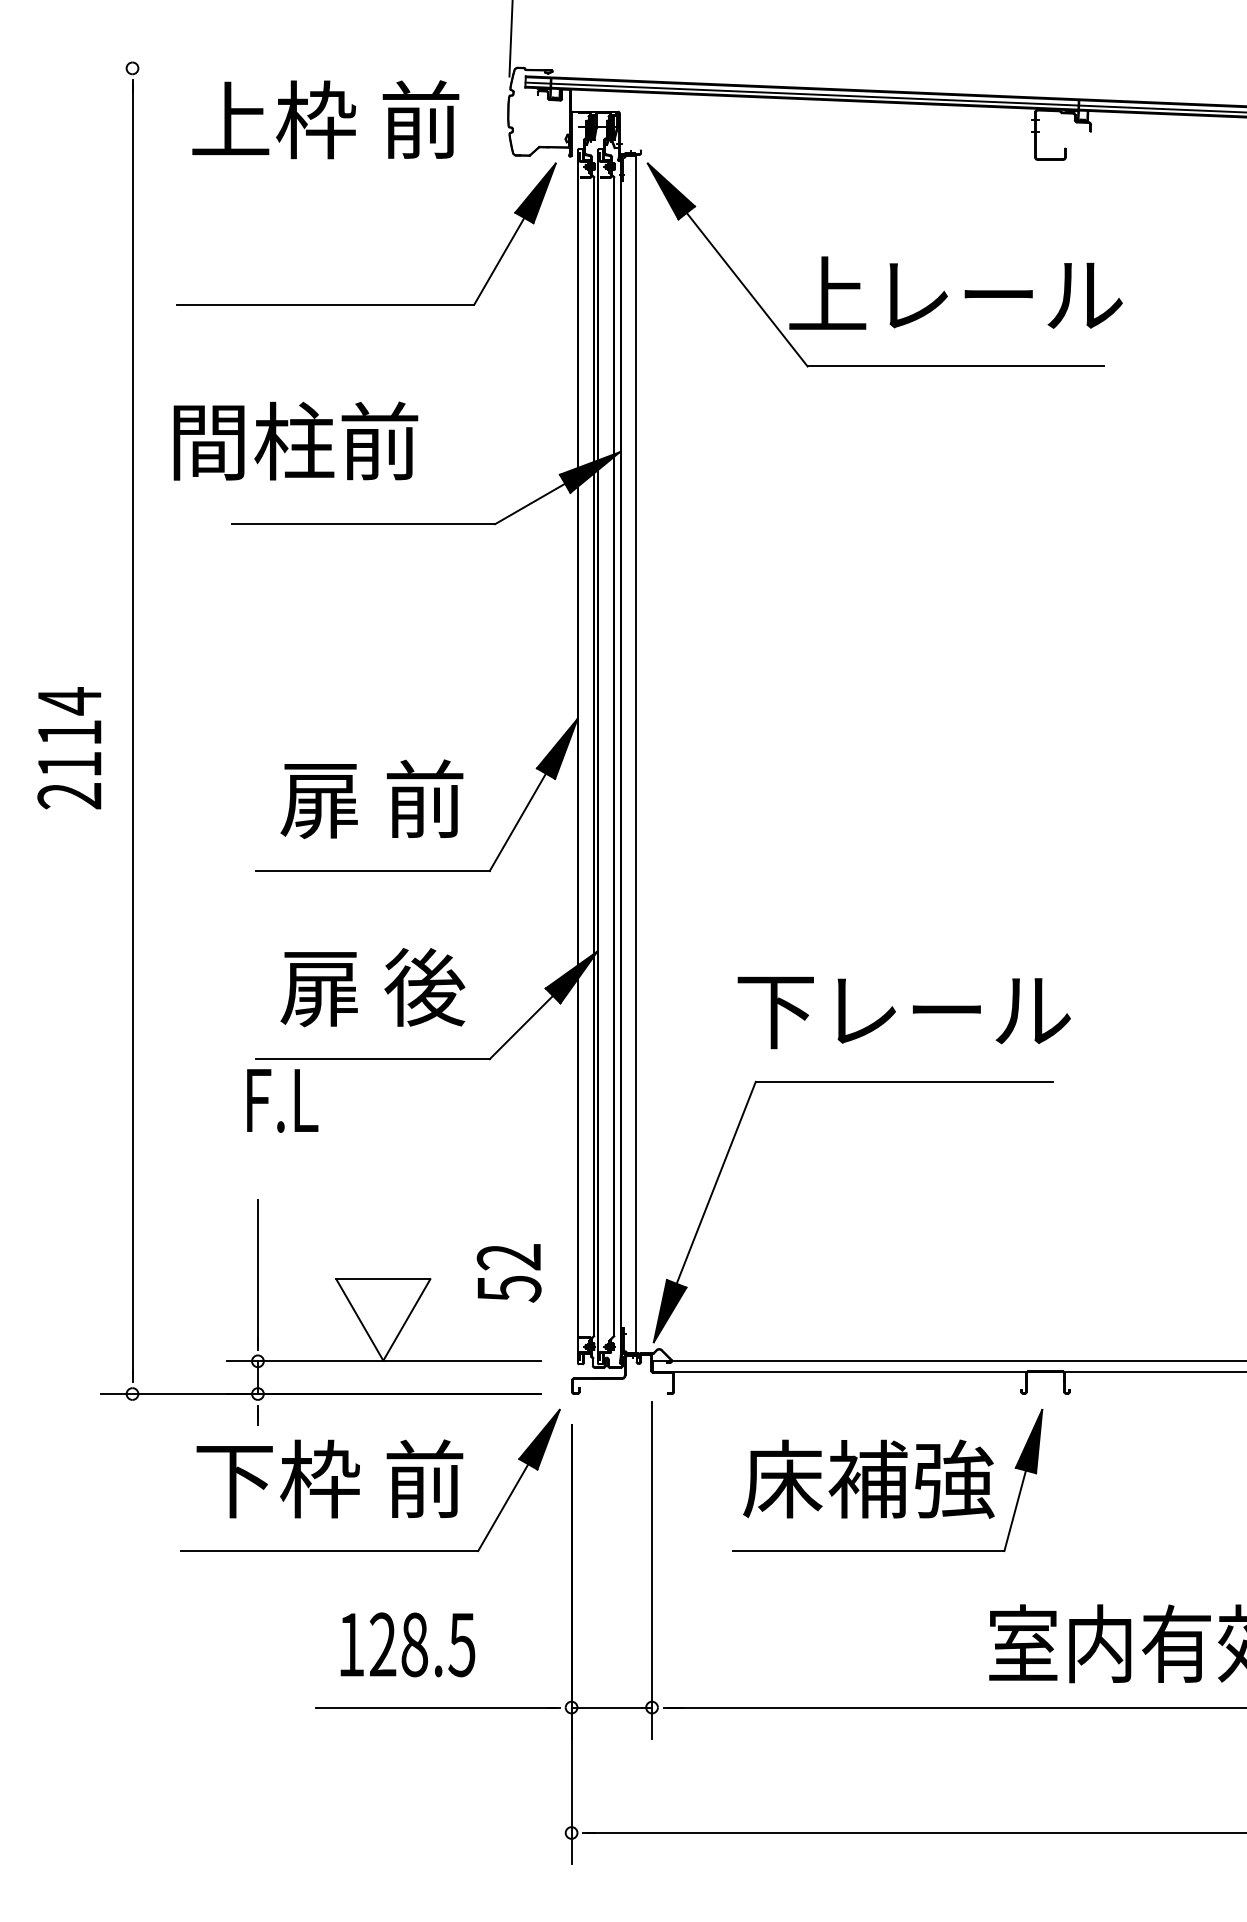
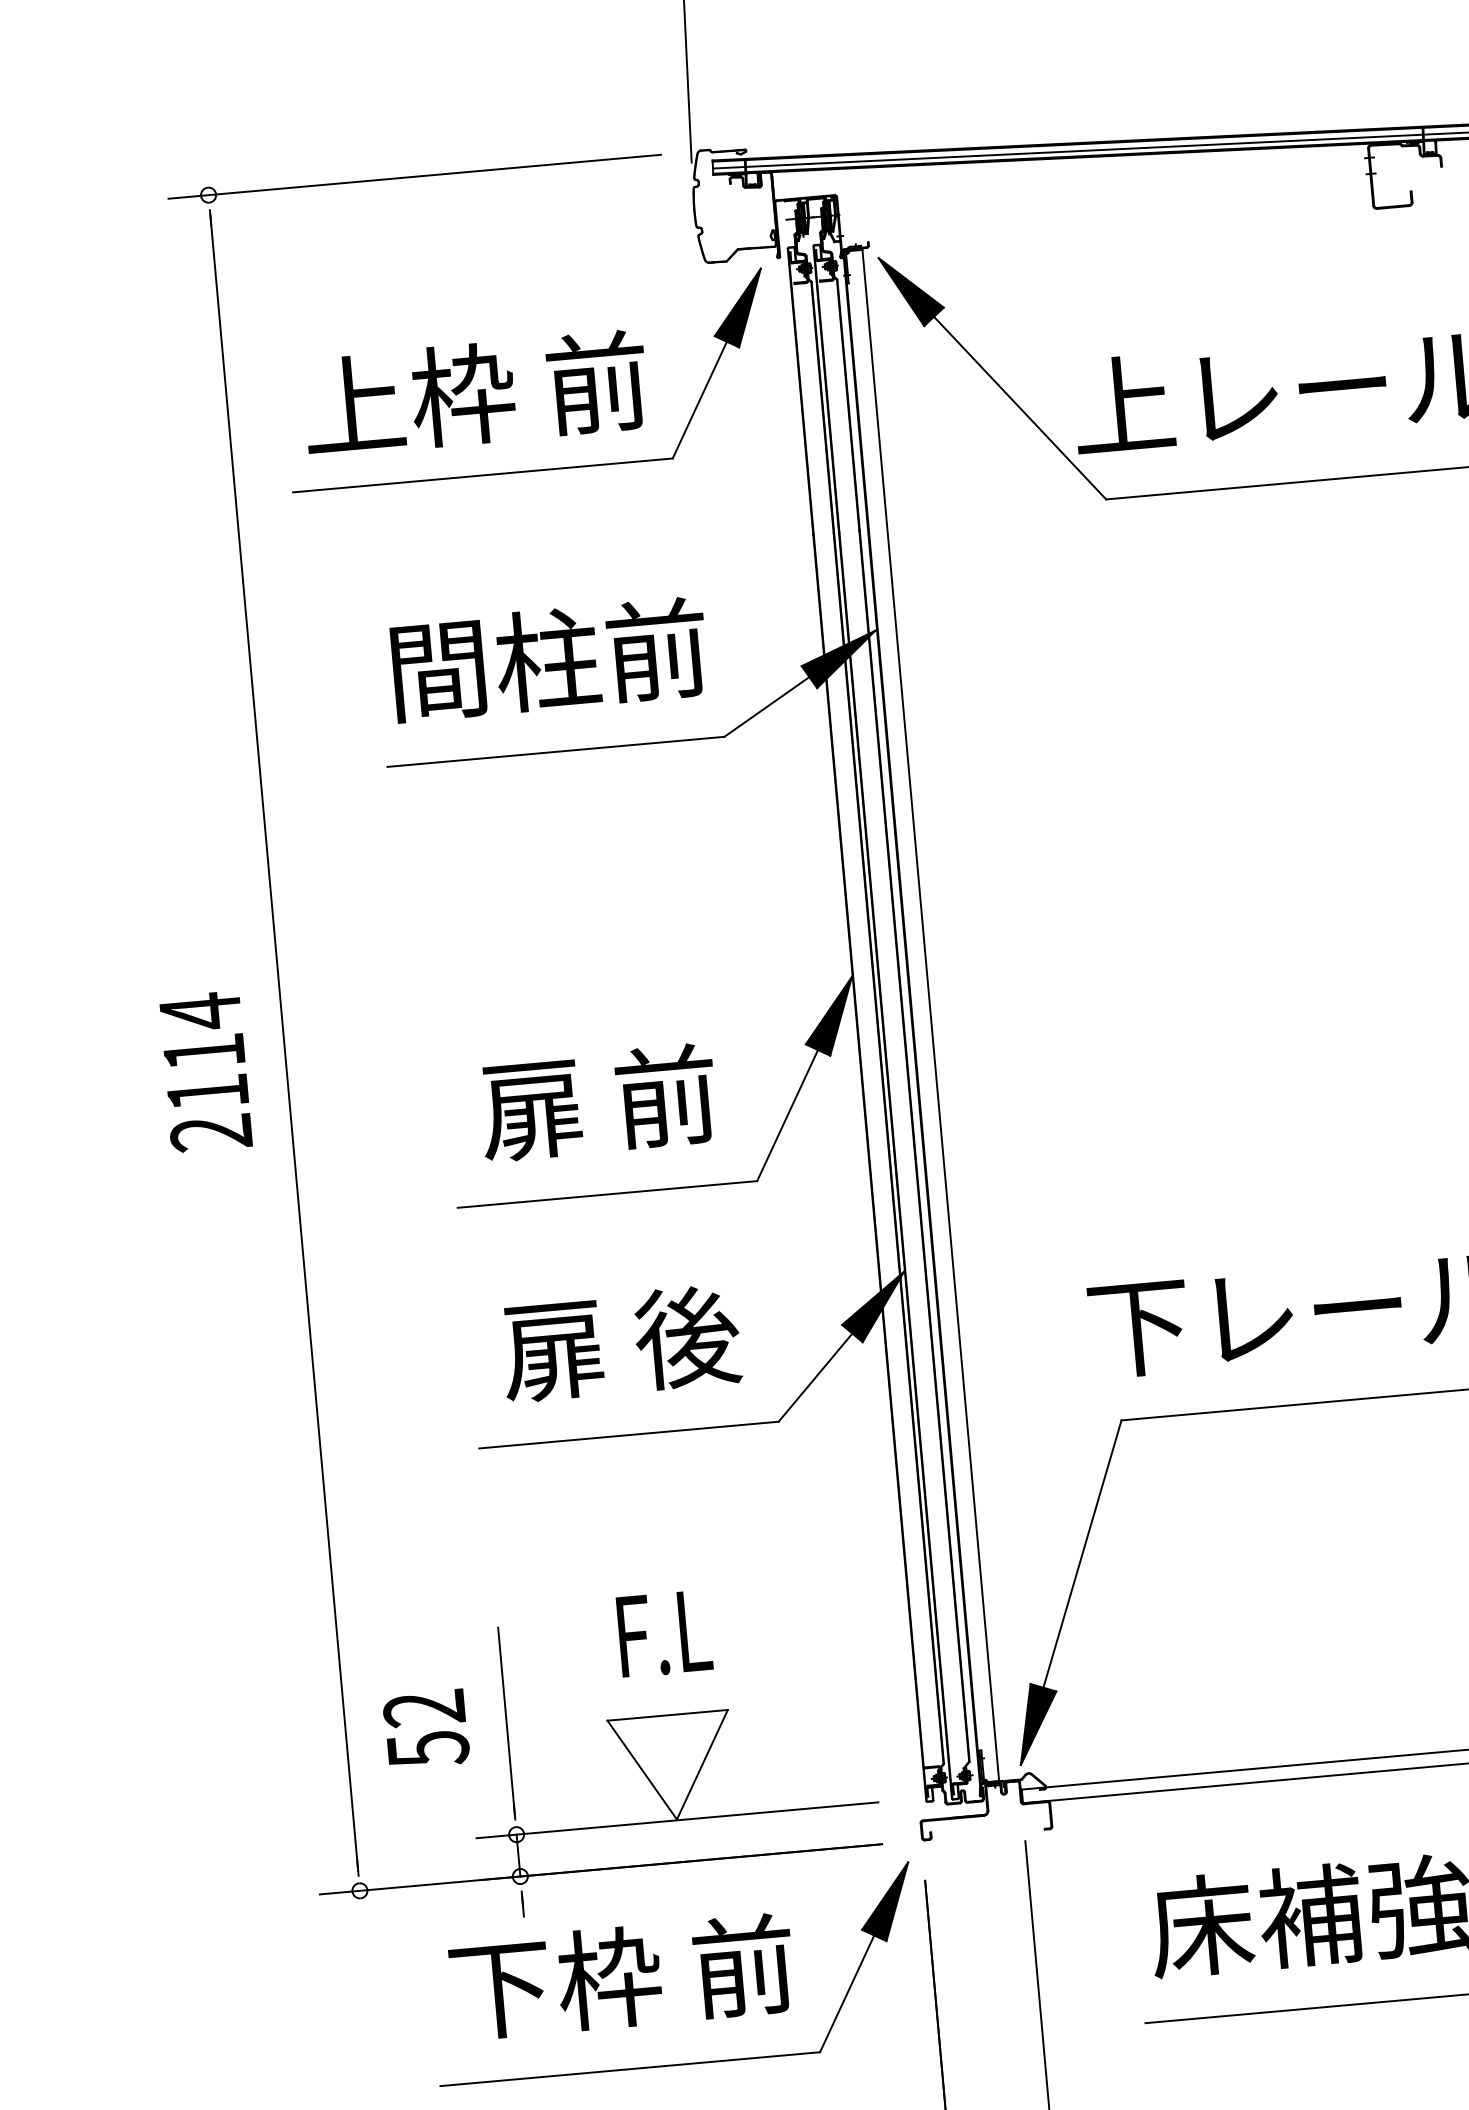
line: (293, 68) -> (414, 176), added
text: (325, 119) -> (475, 393), moved
text: (295, 440) -> (549, 658), moved
text: (282, 1100) -> (664, 1633), moved
text: (508, 1273) -> (425, 1729), moved

